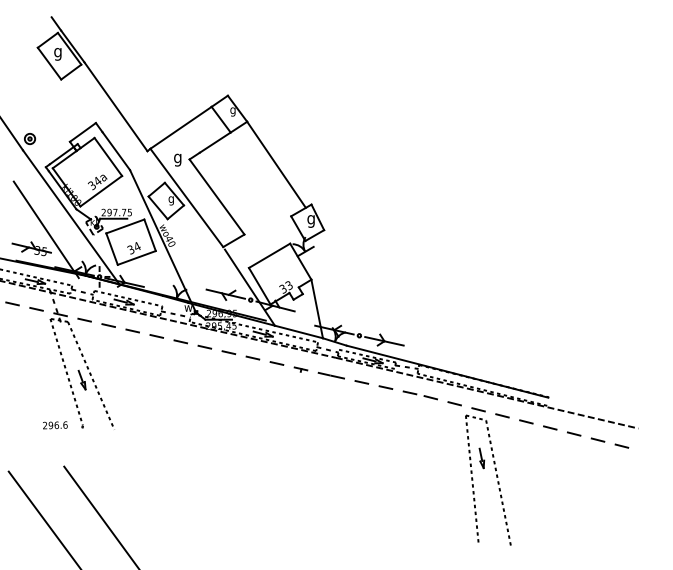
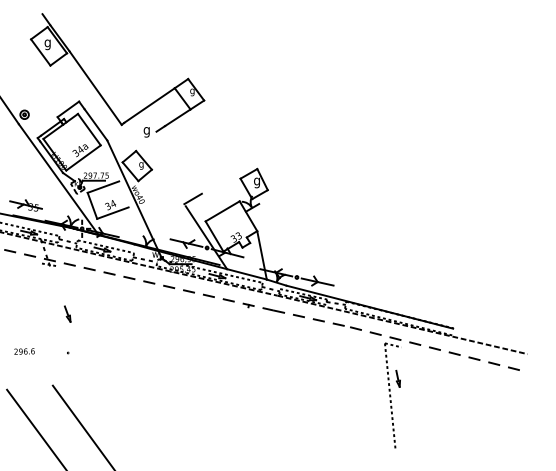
line: (276, 164) -> (228, 135), removed
line: (216, 196) -> (178, 162), removed
line: (187, 197) -> (154, 163), removed
line: (44, 226) -> (36, 187), removed
line: (149, 235) -> (123, 194), removed
line: (66, 372) -> (54, 307), removed
line: (91, 375) -> (75, 310), removed
text: (55, 425) -> (24, 351), moved
line: (497, 484) -> (411, 400), removed

